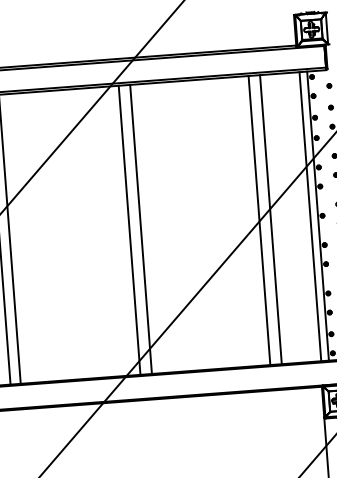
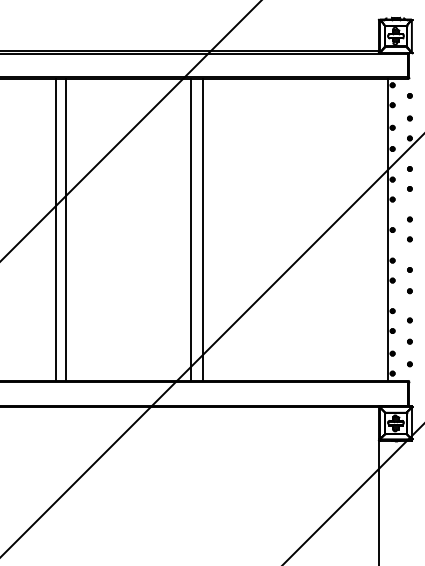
line: (309, 216) -> (379, 229), removed
line: (259, 219) -> (326, 229), removed
line: (270, 219) -> (338, 229), removed

